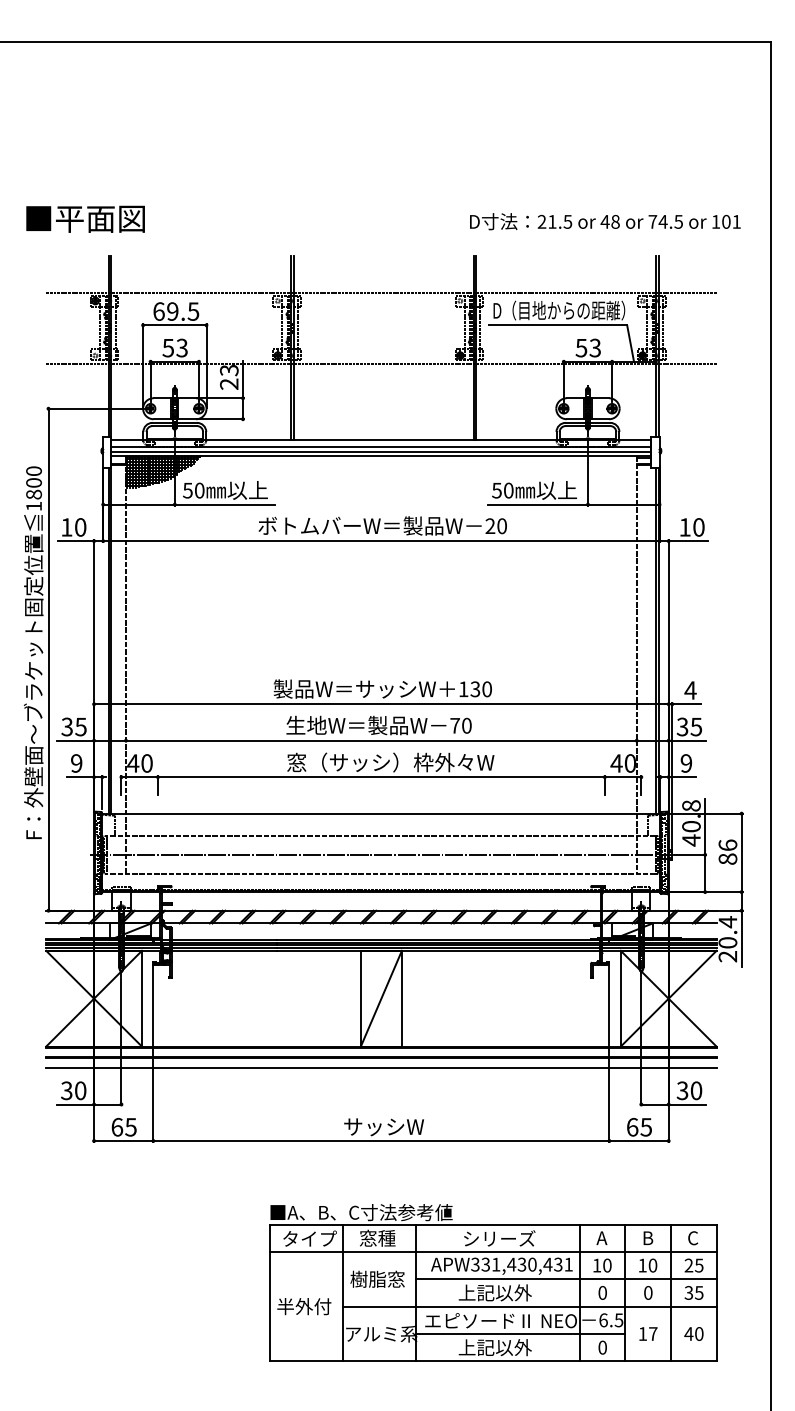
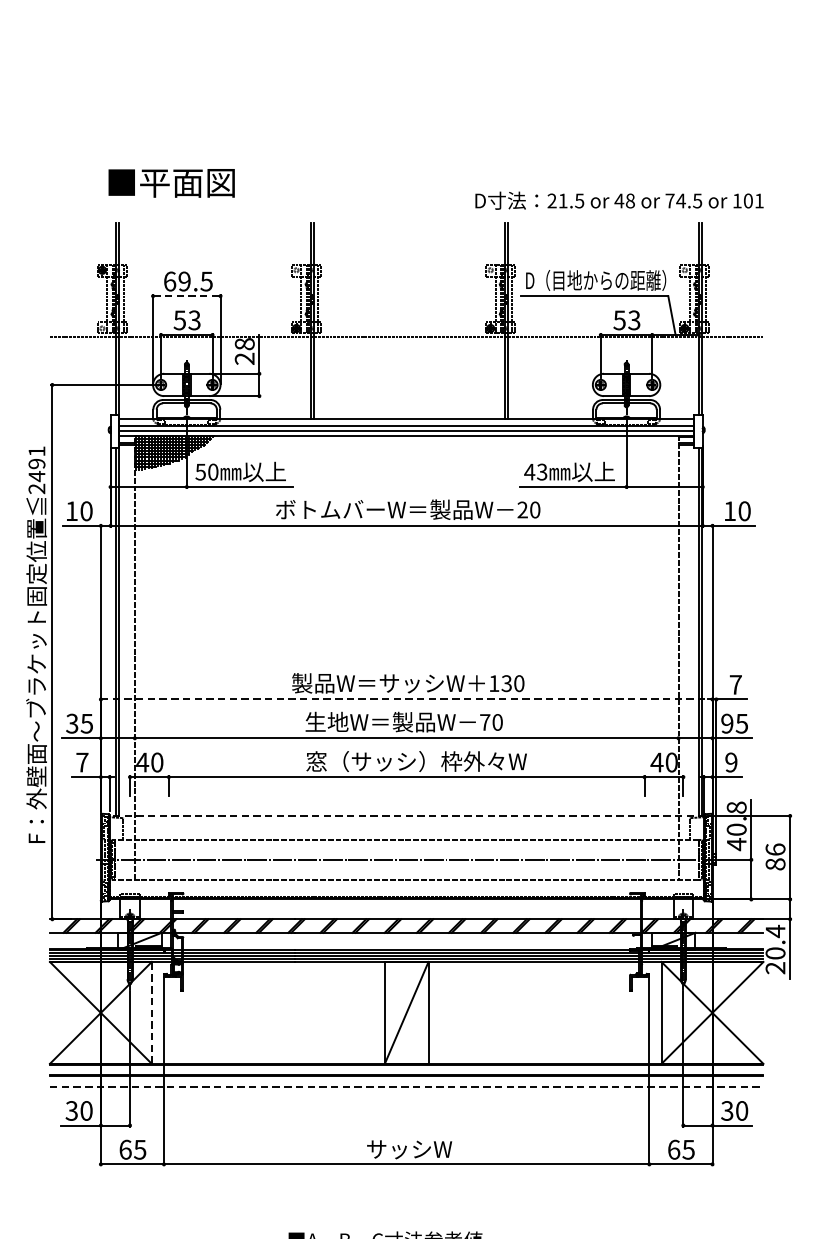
text: (85, 218) -> (171, 182), moved
text: (605, 221) -> (619, 200), moved
line: (381, 292) -> (406, 261), removed
line: (174, 325) -> (186, 296), solid -> dashed
text: (229, 370) -> (245, 344), 23 -> 28
text: (33, 488) -> (36, 469), 1800 -> 2491
text: (502, 490) -> (535, 471), 50 -> 43
text: (690, 690) -> (735, 684), 4 -> 7
line: (381, 704) -> (406, 699), solid -> dashed
text: (682, 727) -> (727, 724), 35 -> 95
text: (76, 763) -> (82, 762), 9 -> 7
line: (381, 813) -> (406, 815), solid -> dashed
line: (141, 998) -> (151, 1012), solid -> dashed
line: (381, 1068) -> (406, 1087), solid -> dashed

